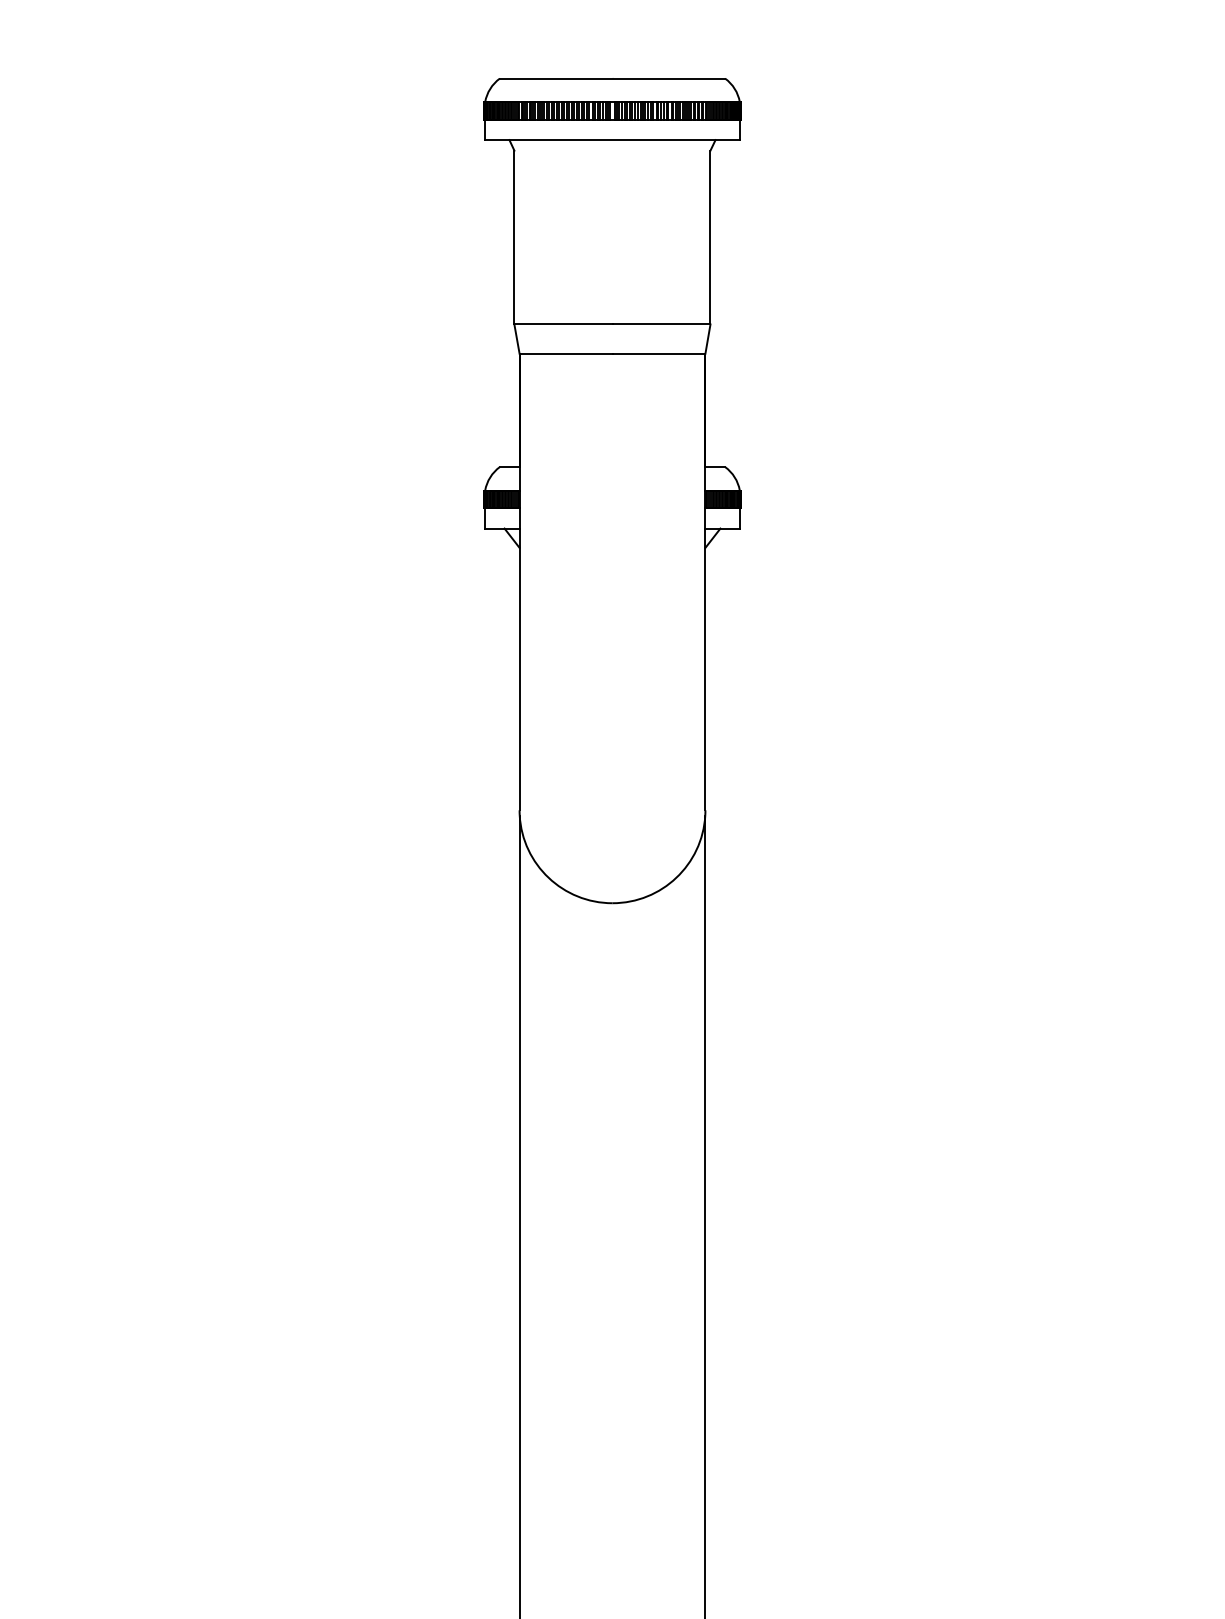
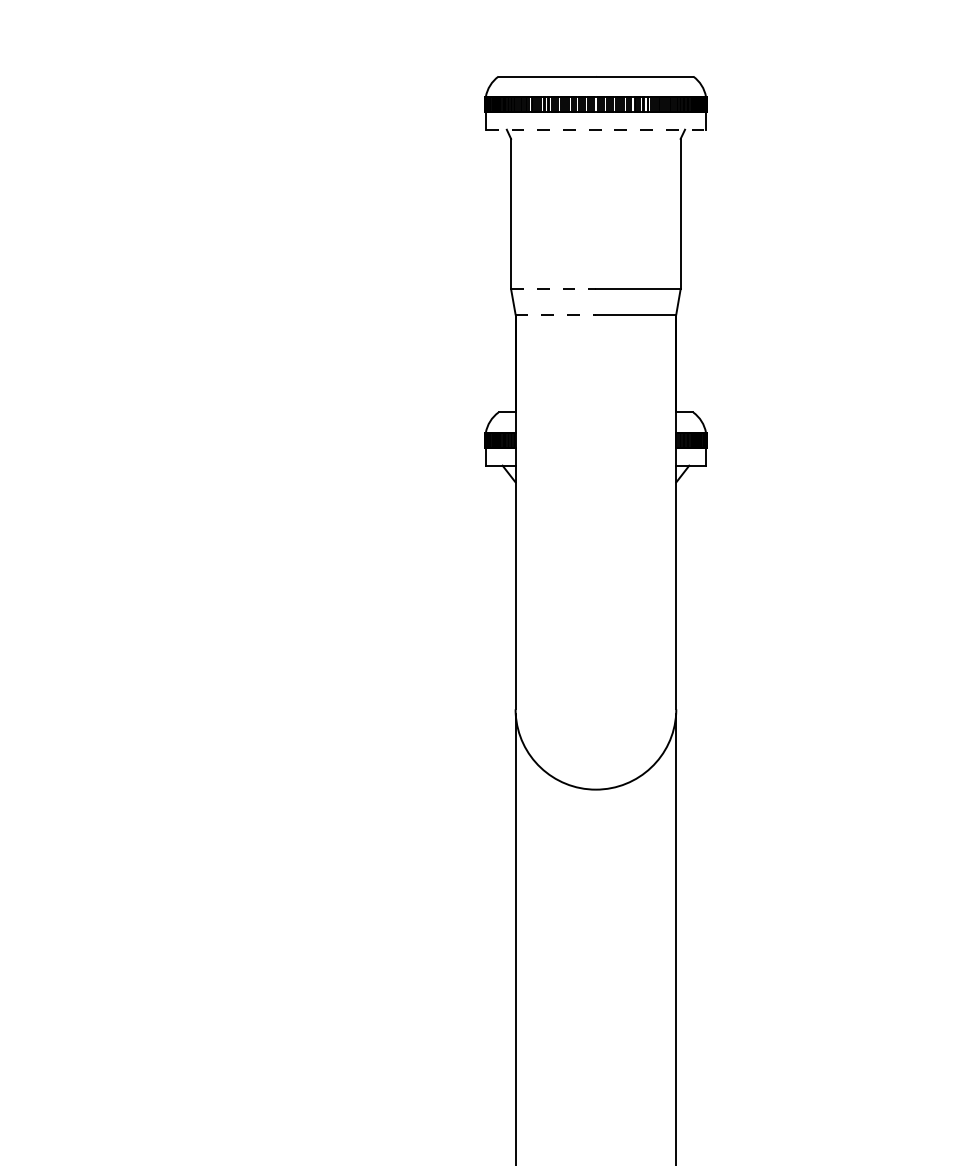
line: (613, 140) -> (596, 130), solid -> dashed
line: (563, 324) -> (553, 289), solid -> dashed
line: (566, 353) -> (556, 314), solid -> dashed

